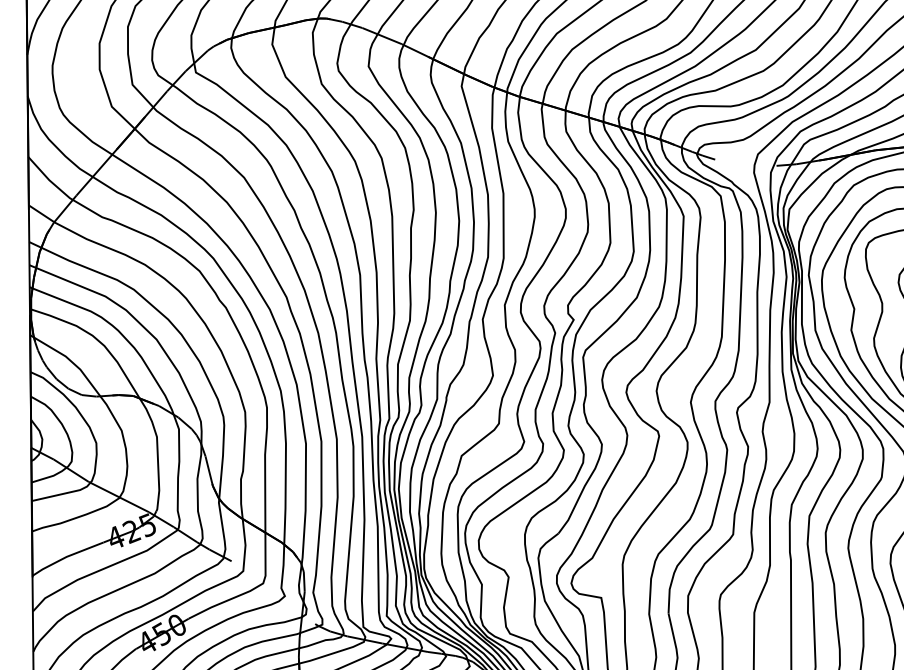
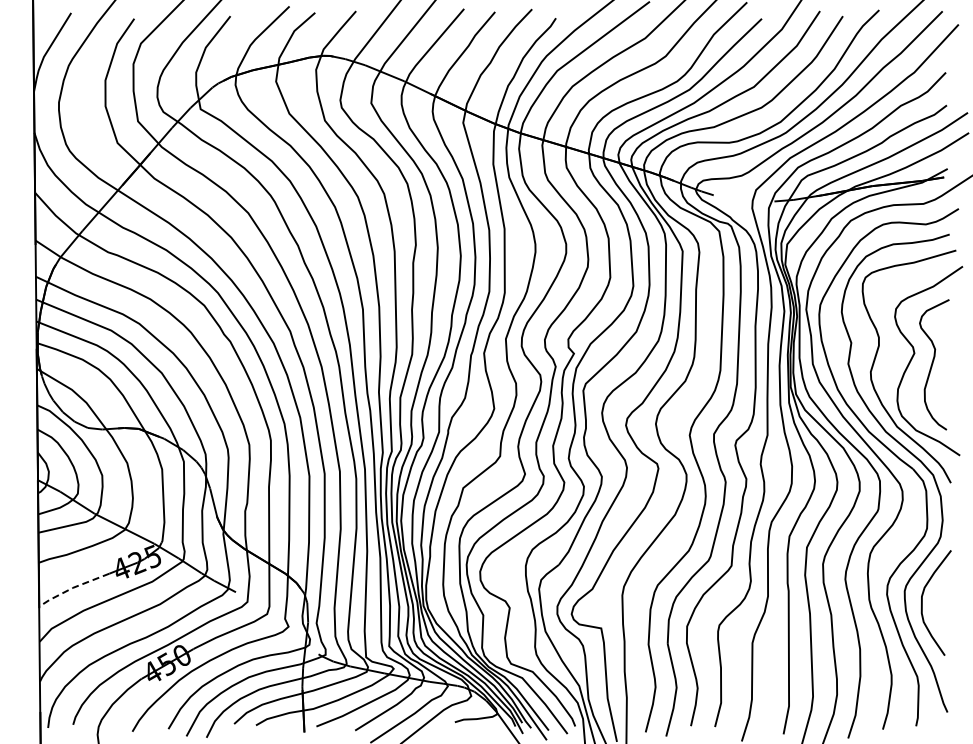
line: (67, 556) -> (73, 587), solid -> dashed

